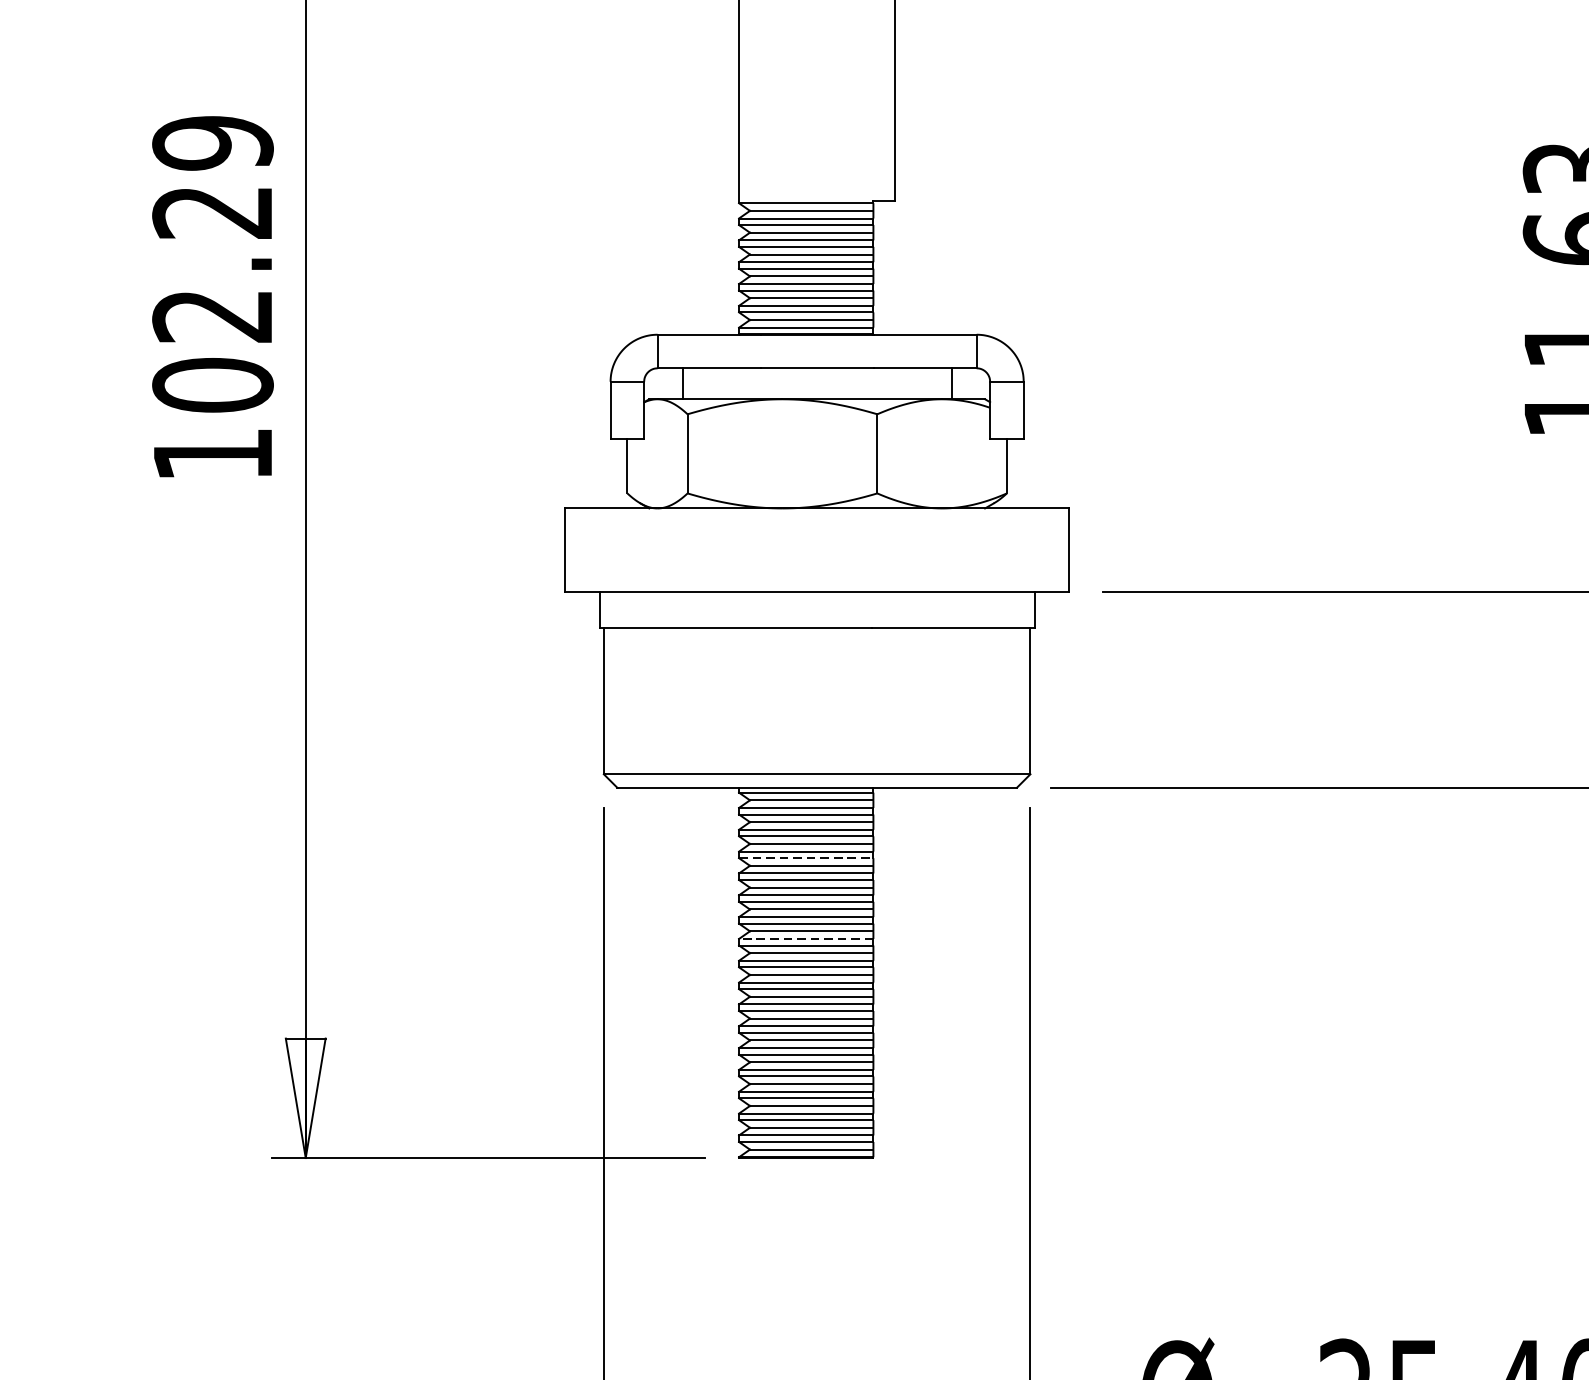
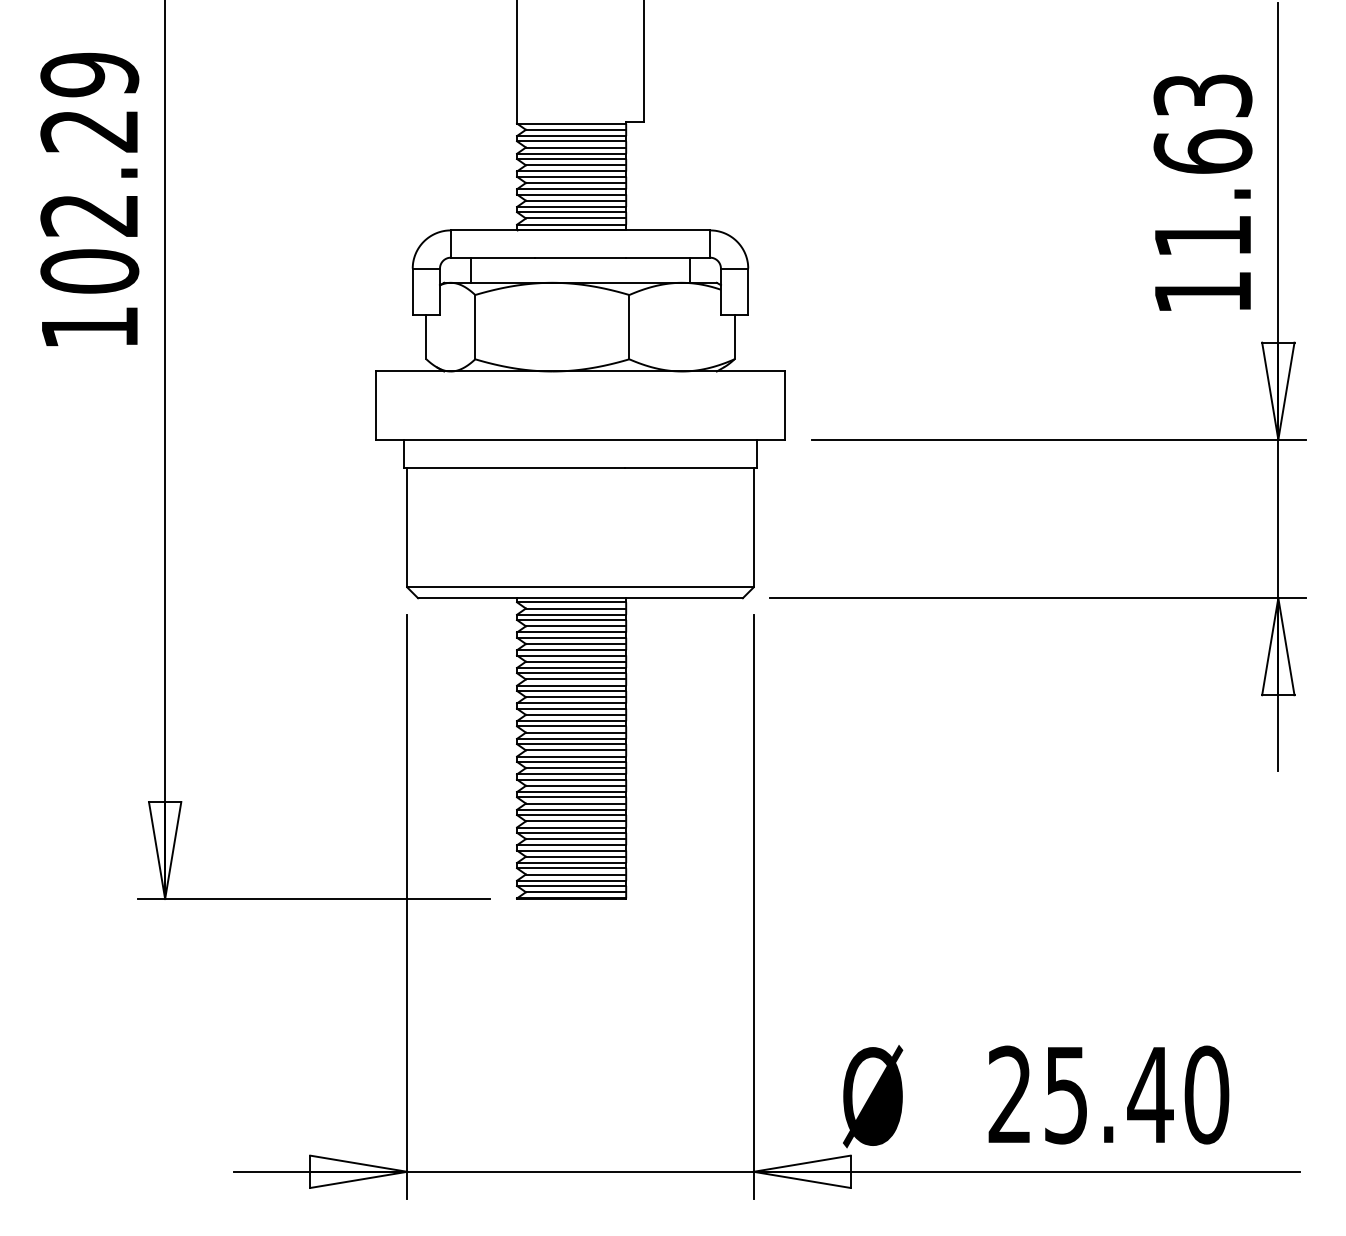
line: (806, 858) -> (571, 655), dashed -> solid
line: (806, 939) -> (571, 721), dashed -> solid

